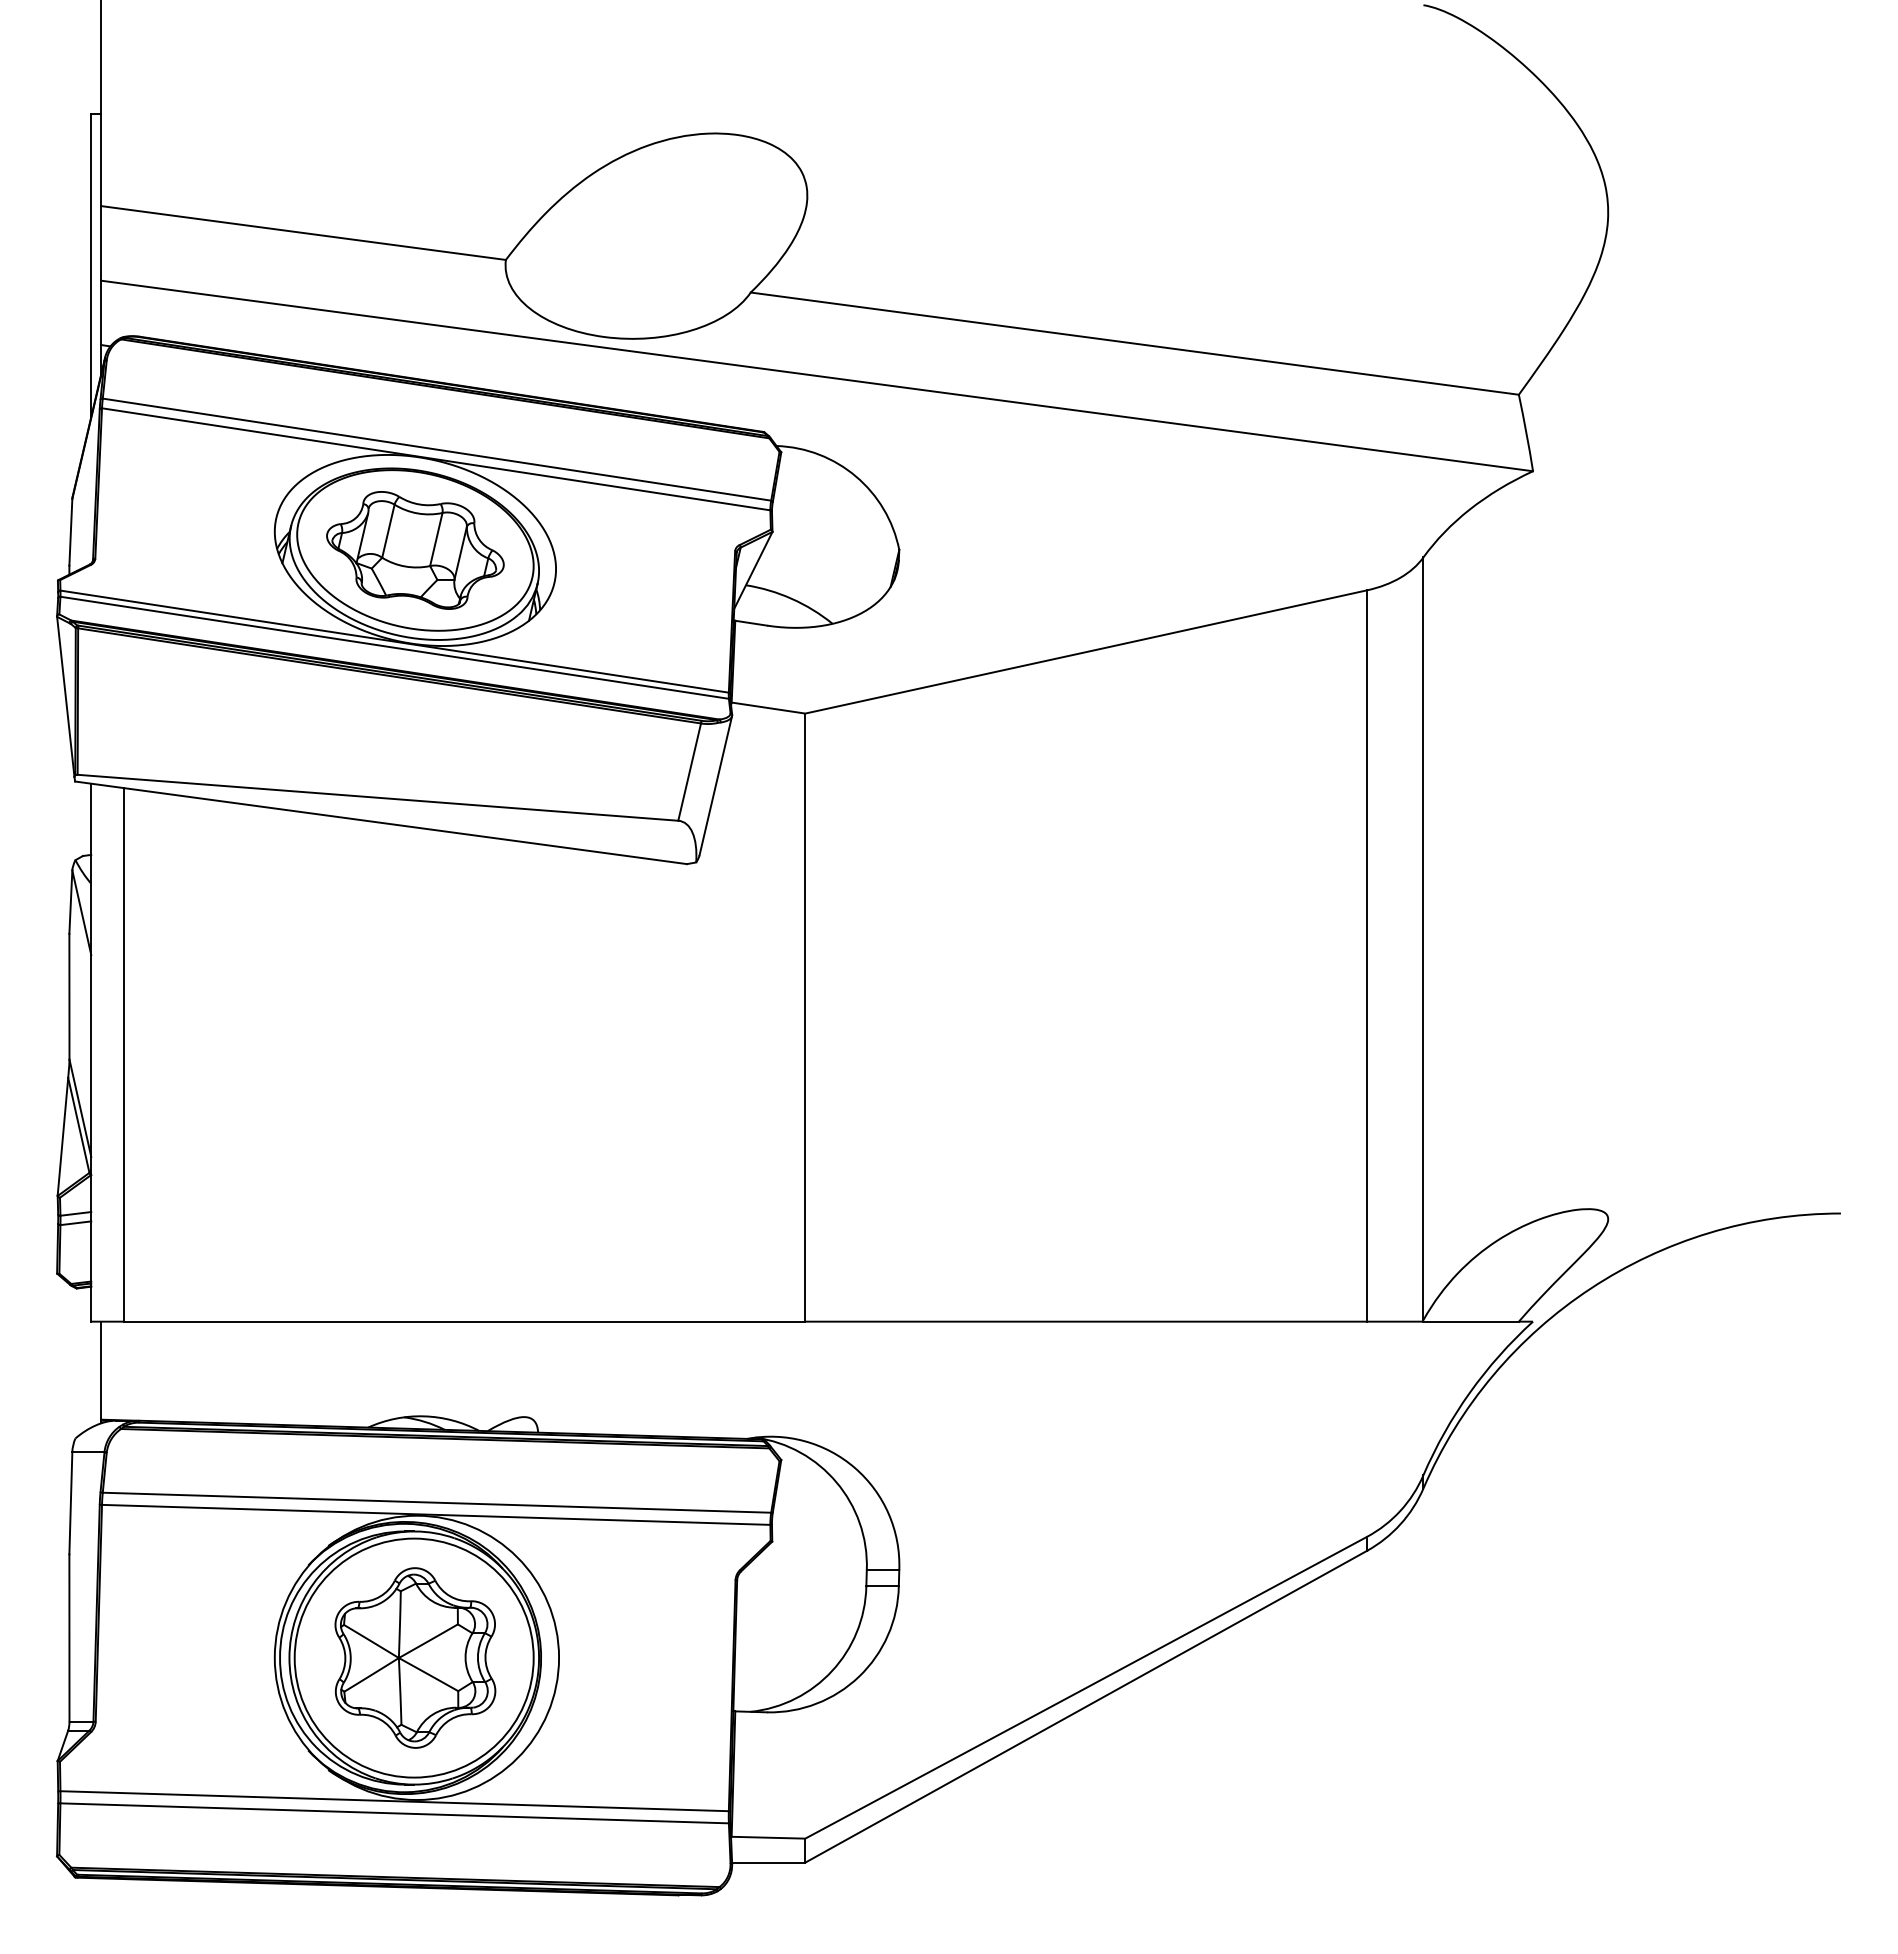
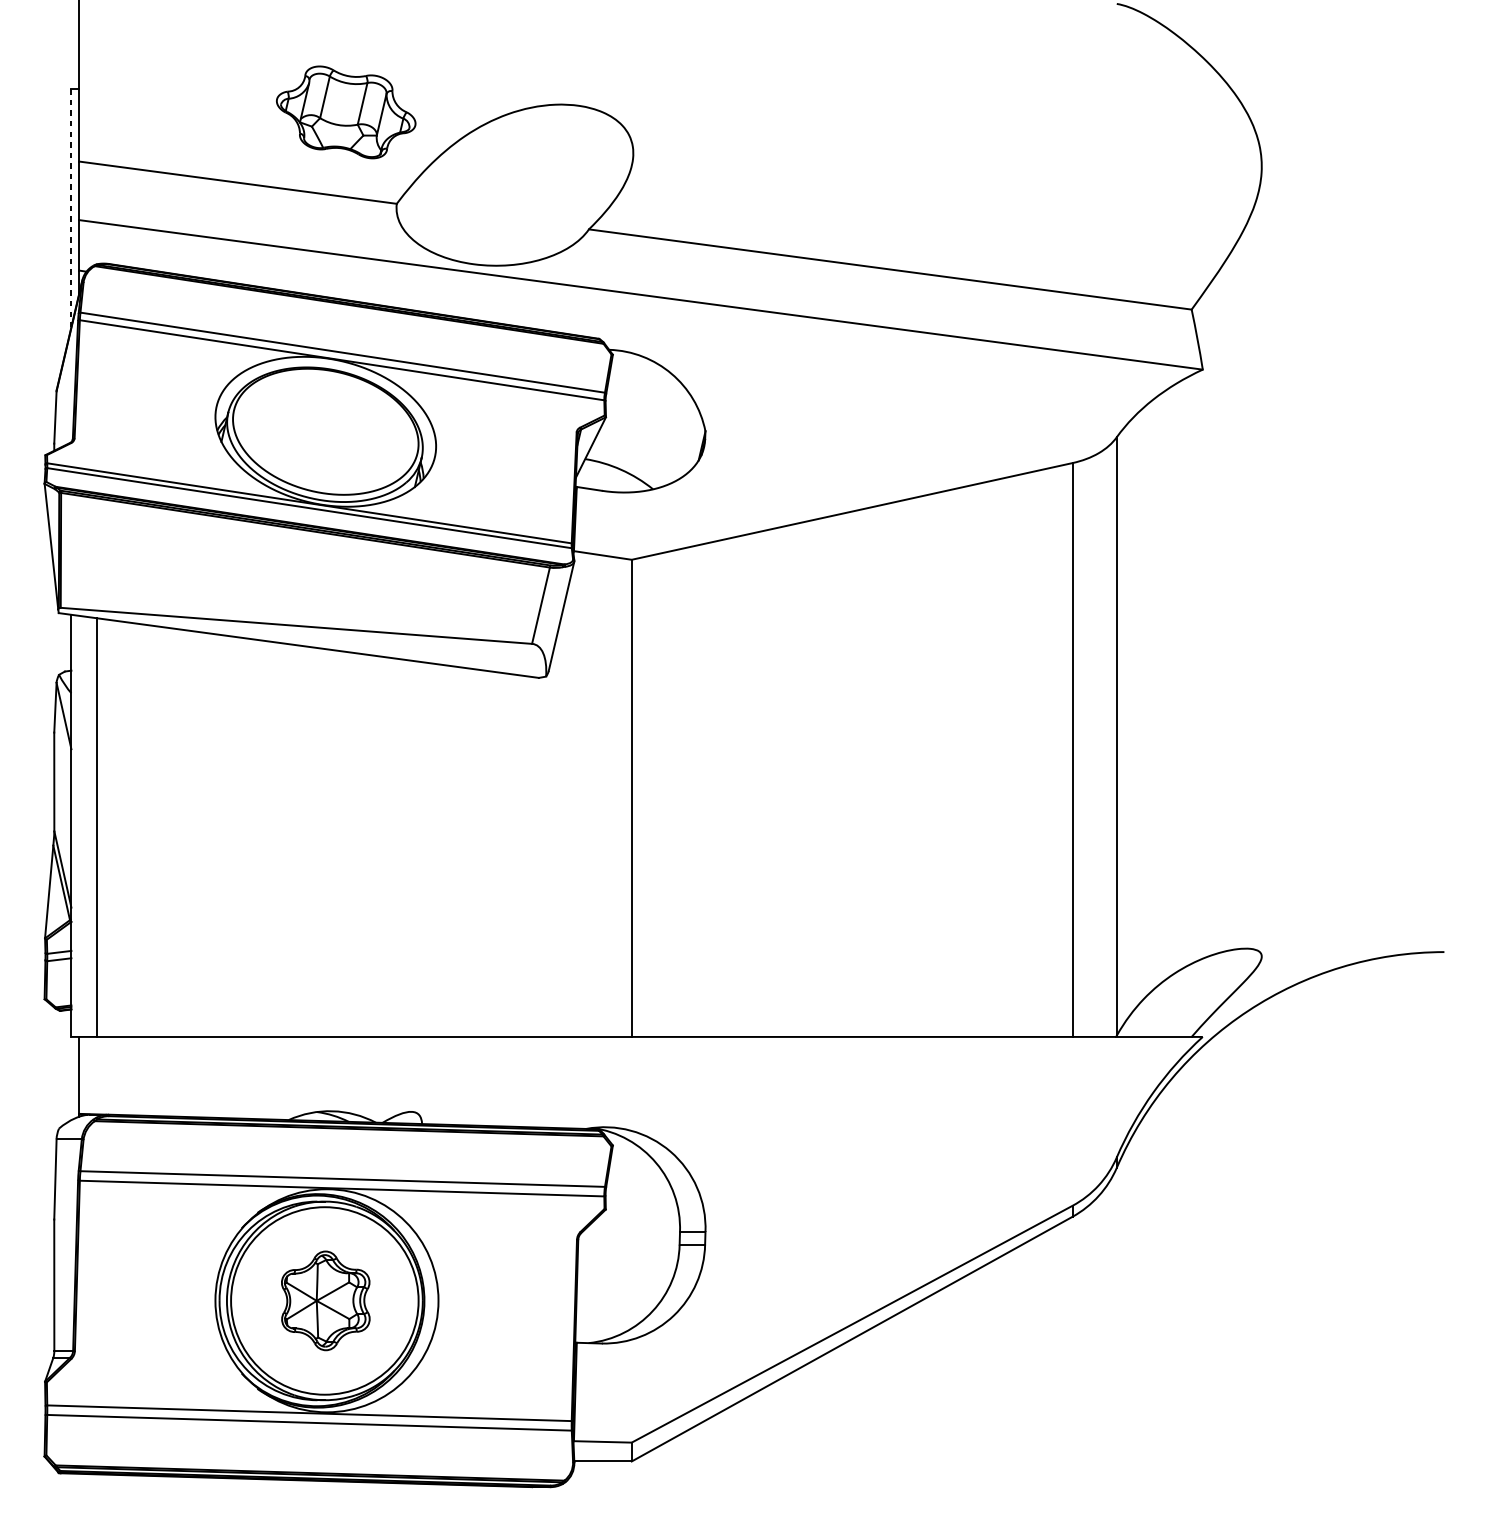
line: (91, 265) -> (71, 208), solid -> dashed
part: (415, 550) -> (346, 112), moved
part: (415, 1657) -> (325, 1300), size x0.7

